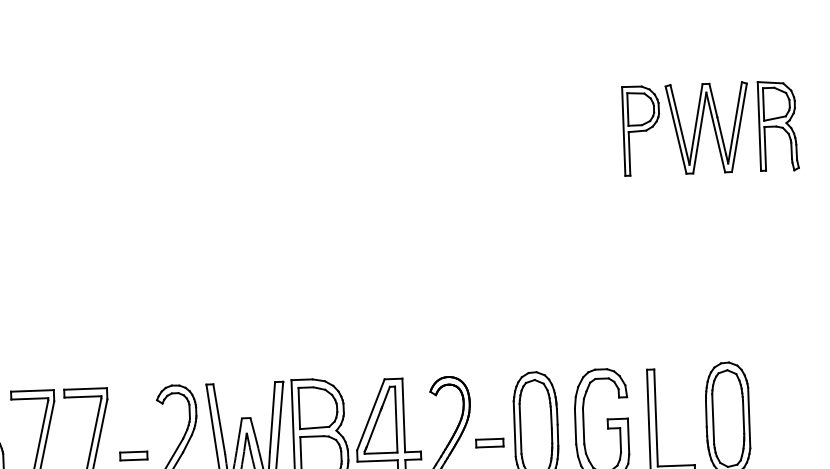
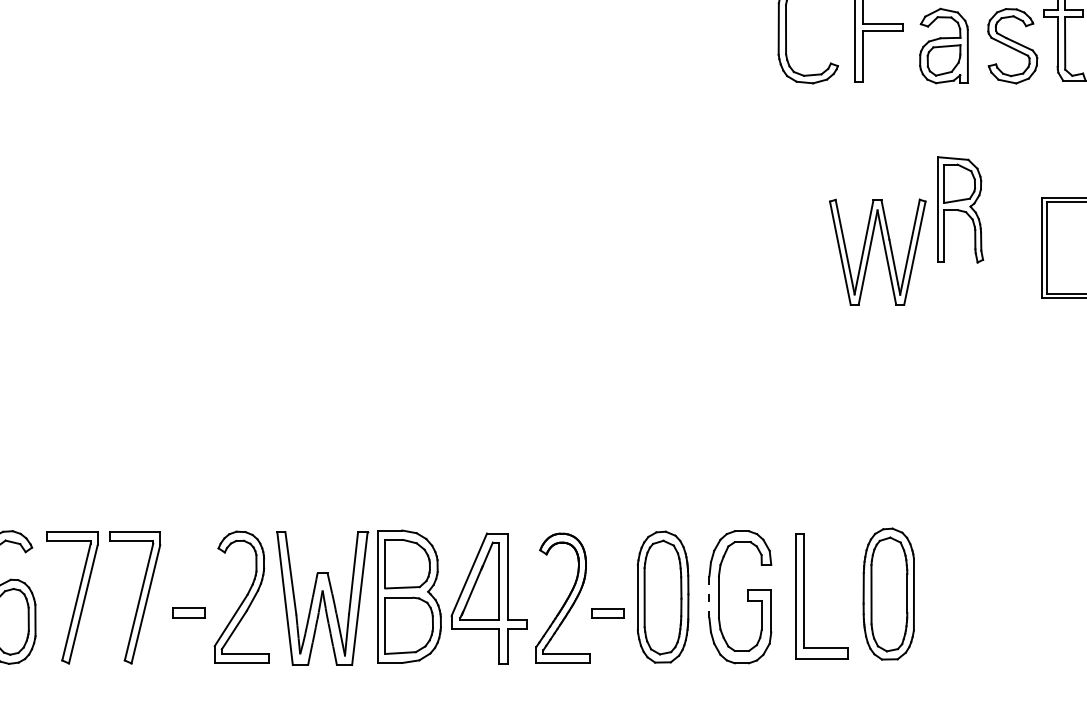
part: (778, 125) -> (960, 209), moved
part: (641, 130) -> (799, 252), removed
line: (575, 426) -> (709, 597), solid -> dashed

